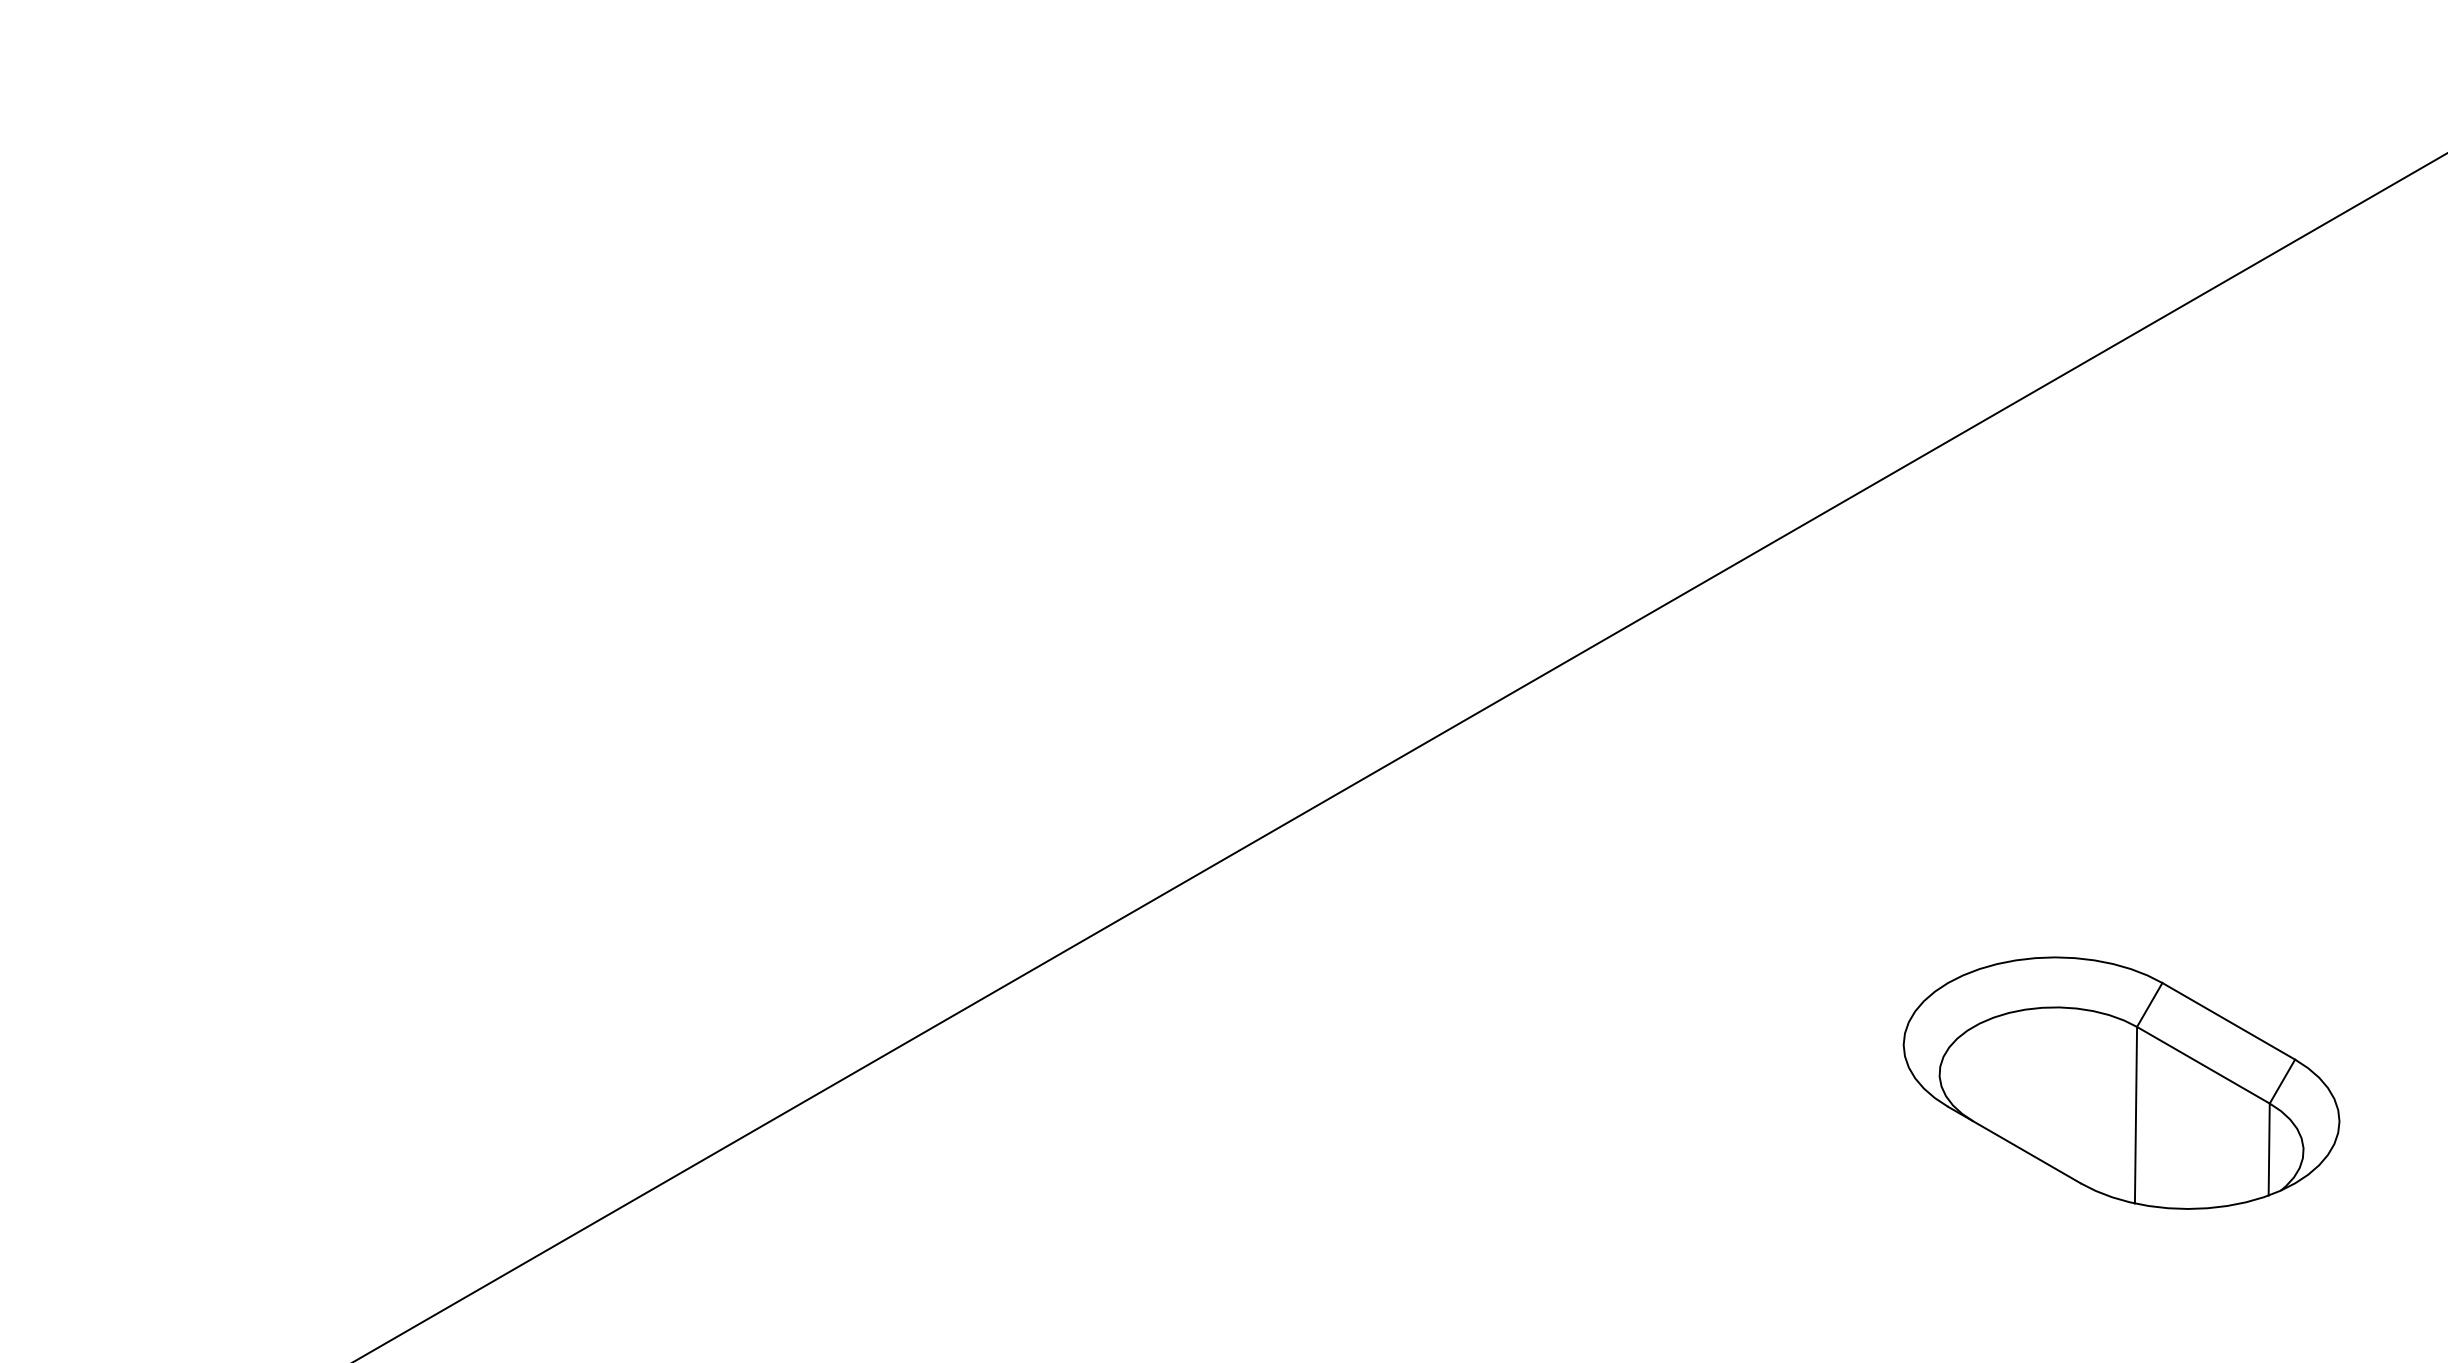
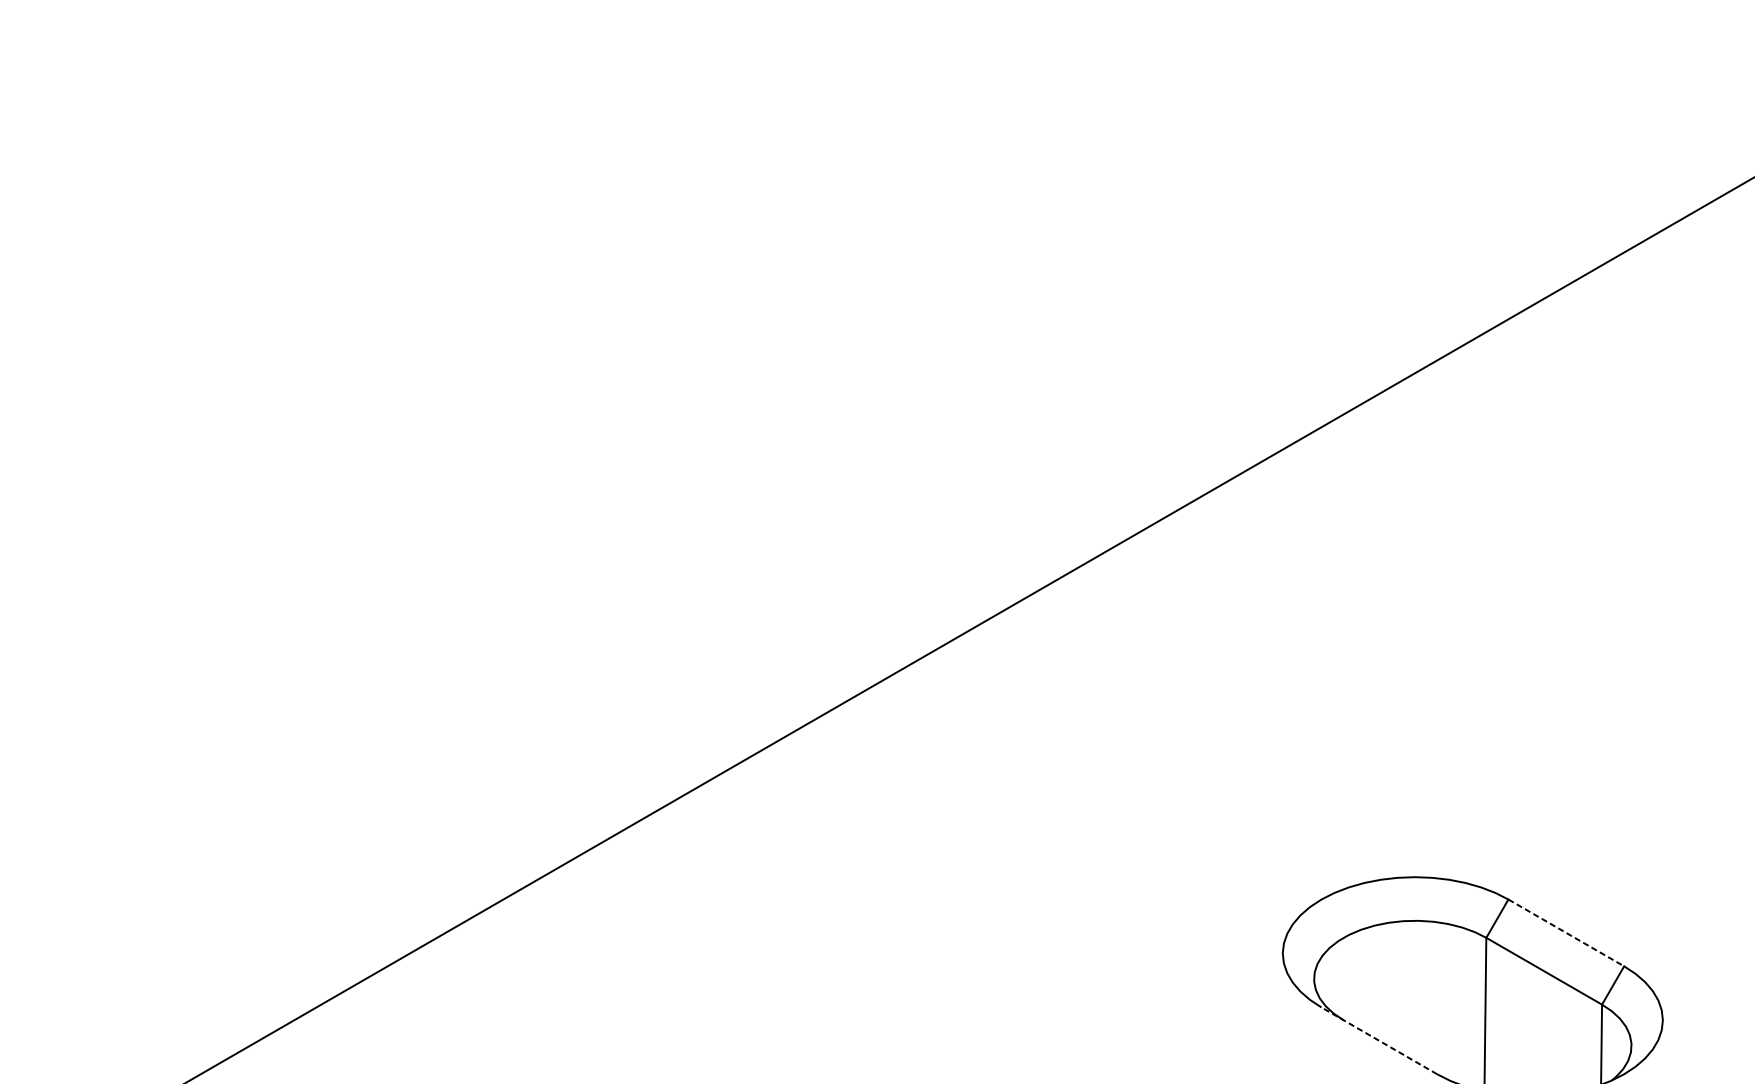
line: (2228, 1021) -> (1566, 933), solid -> dashed
line: (2014, 1145) -> (1379, 1041), solid -> dashed

